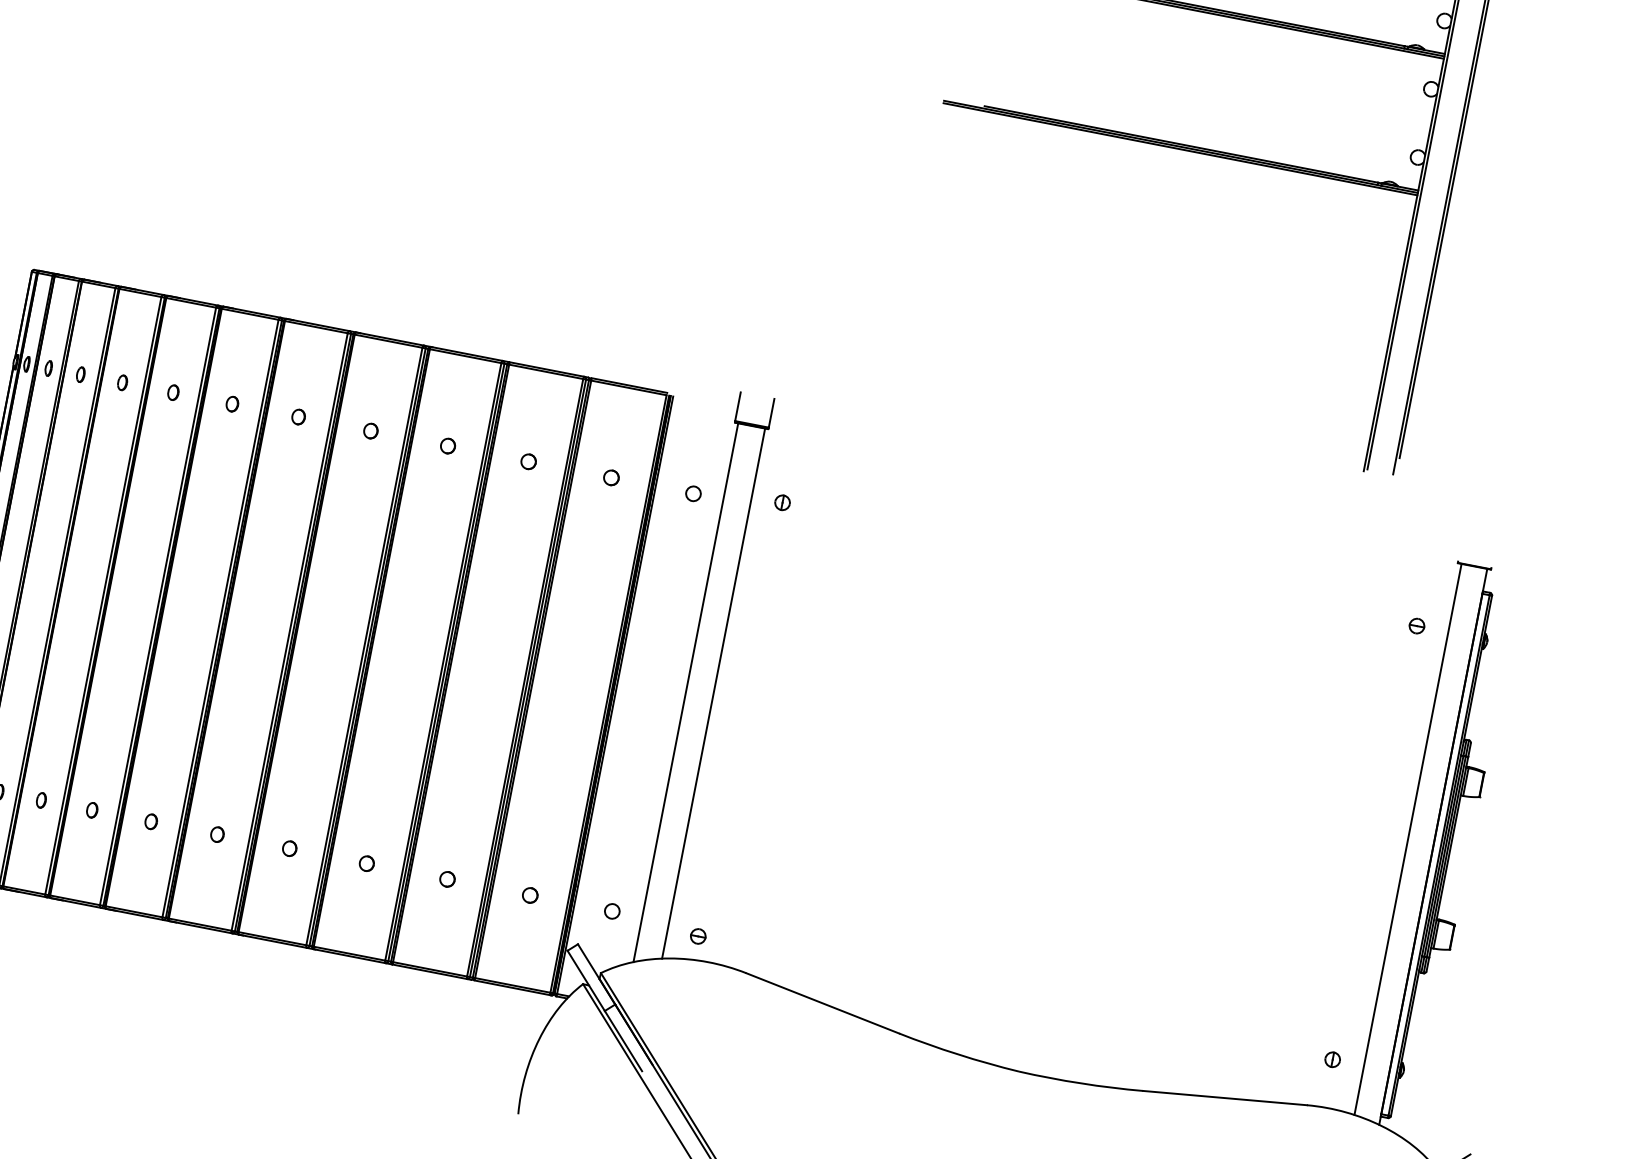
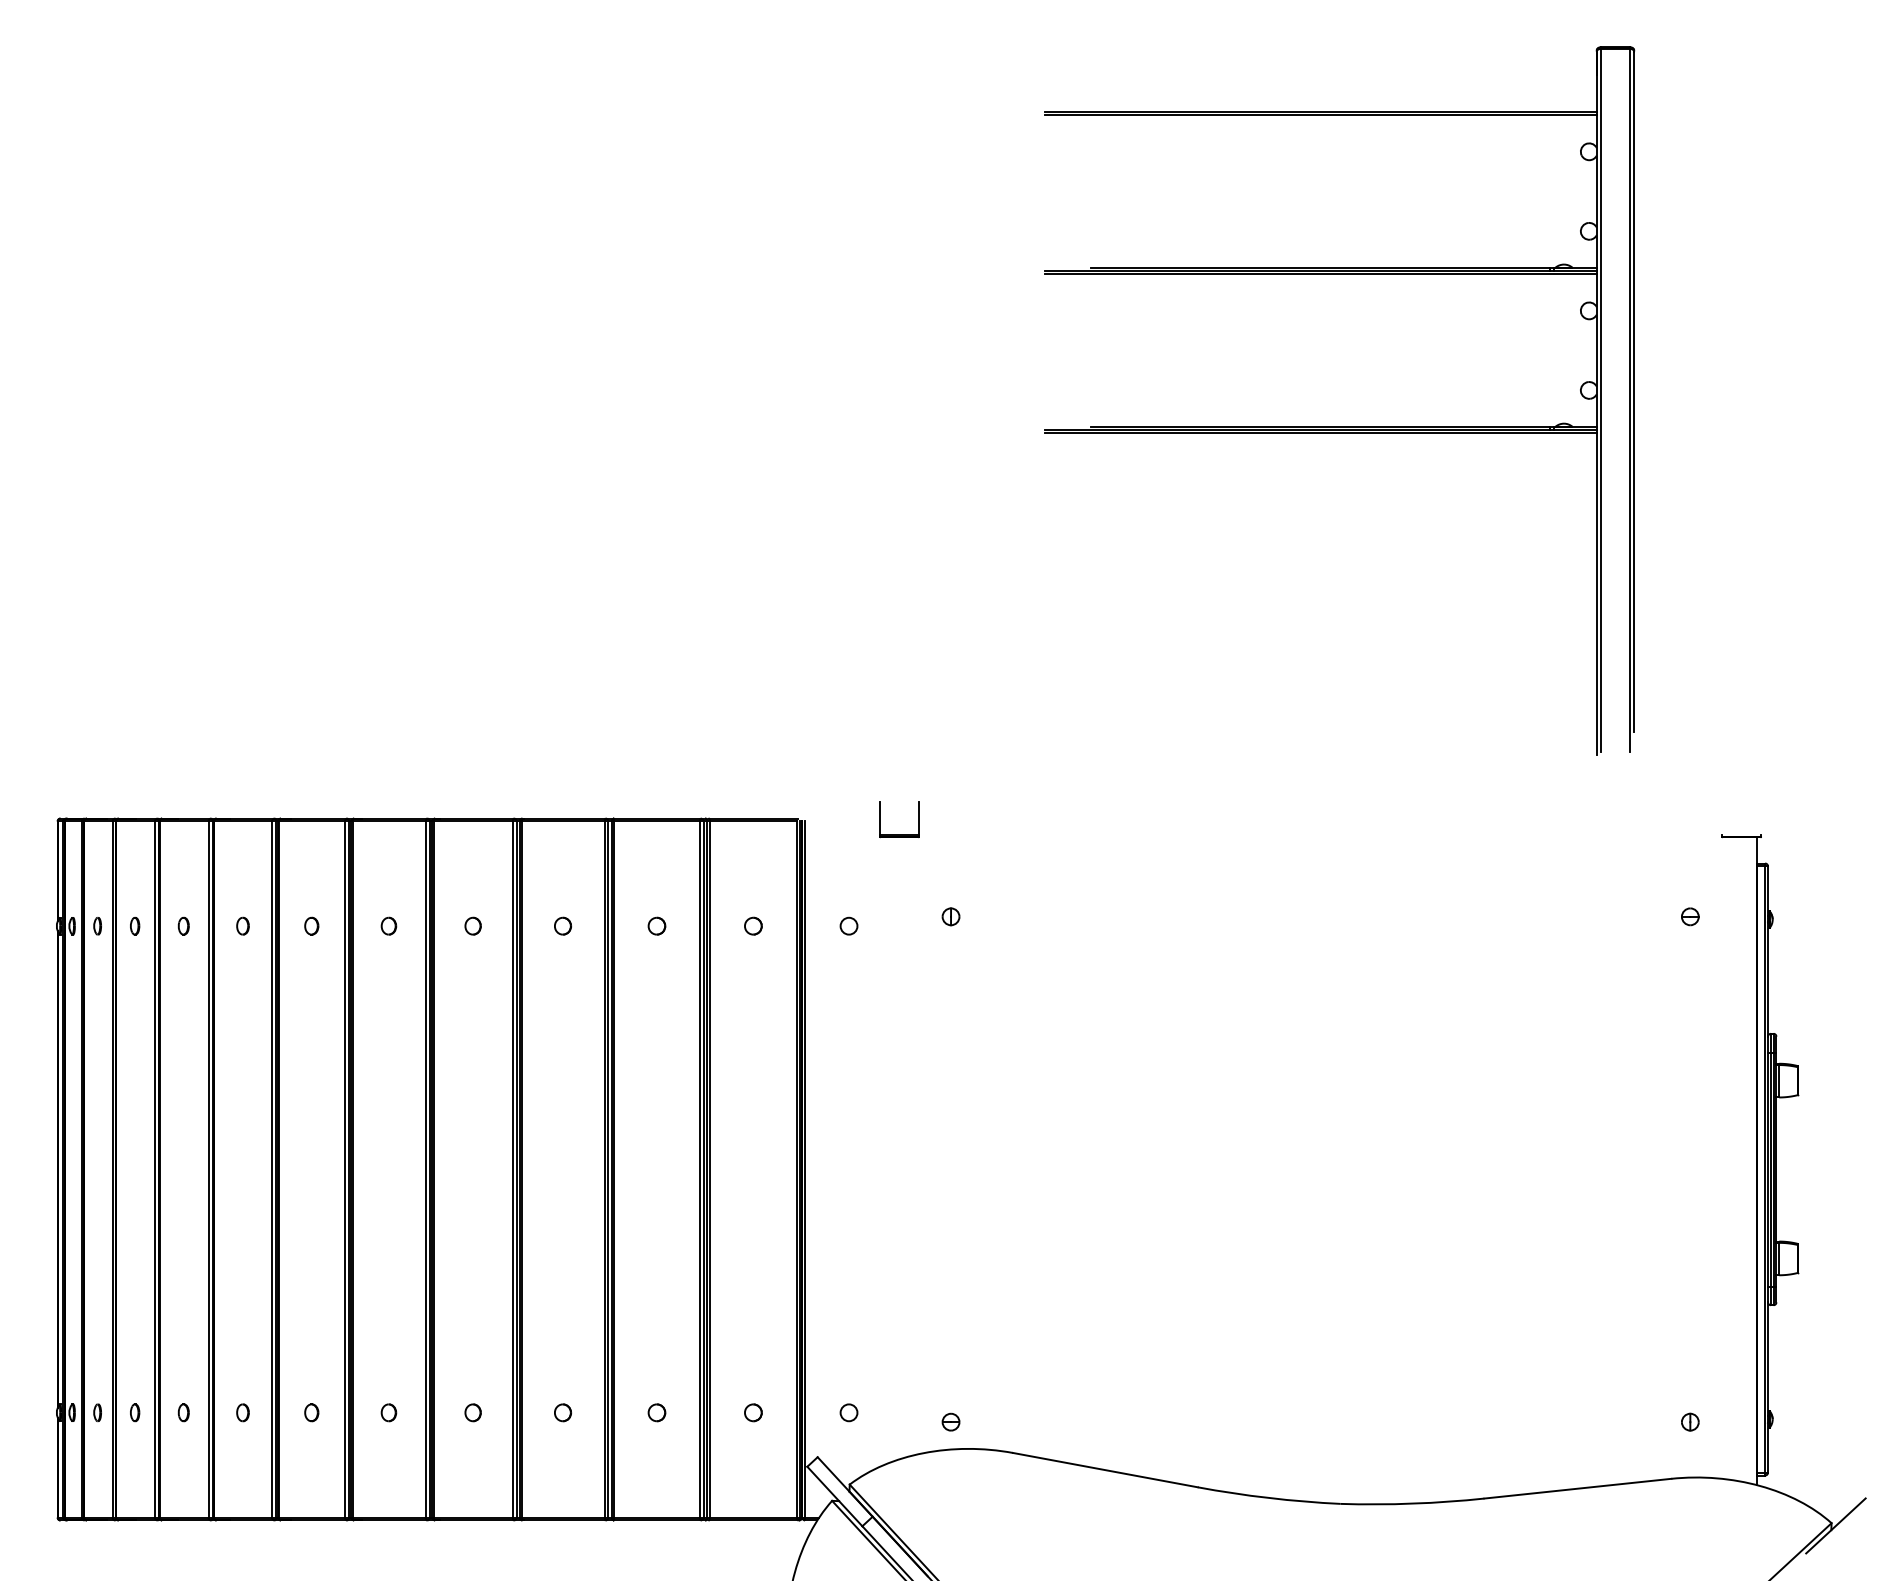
line: (685, 692) -> (883, 1151), removed
line: (713, 693) -> (915, 1145), removed
line: (1407, 839) -> (1726, 1158), removed

